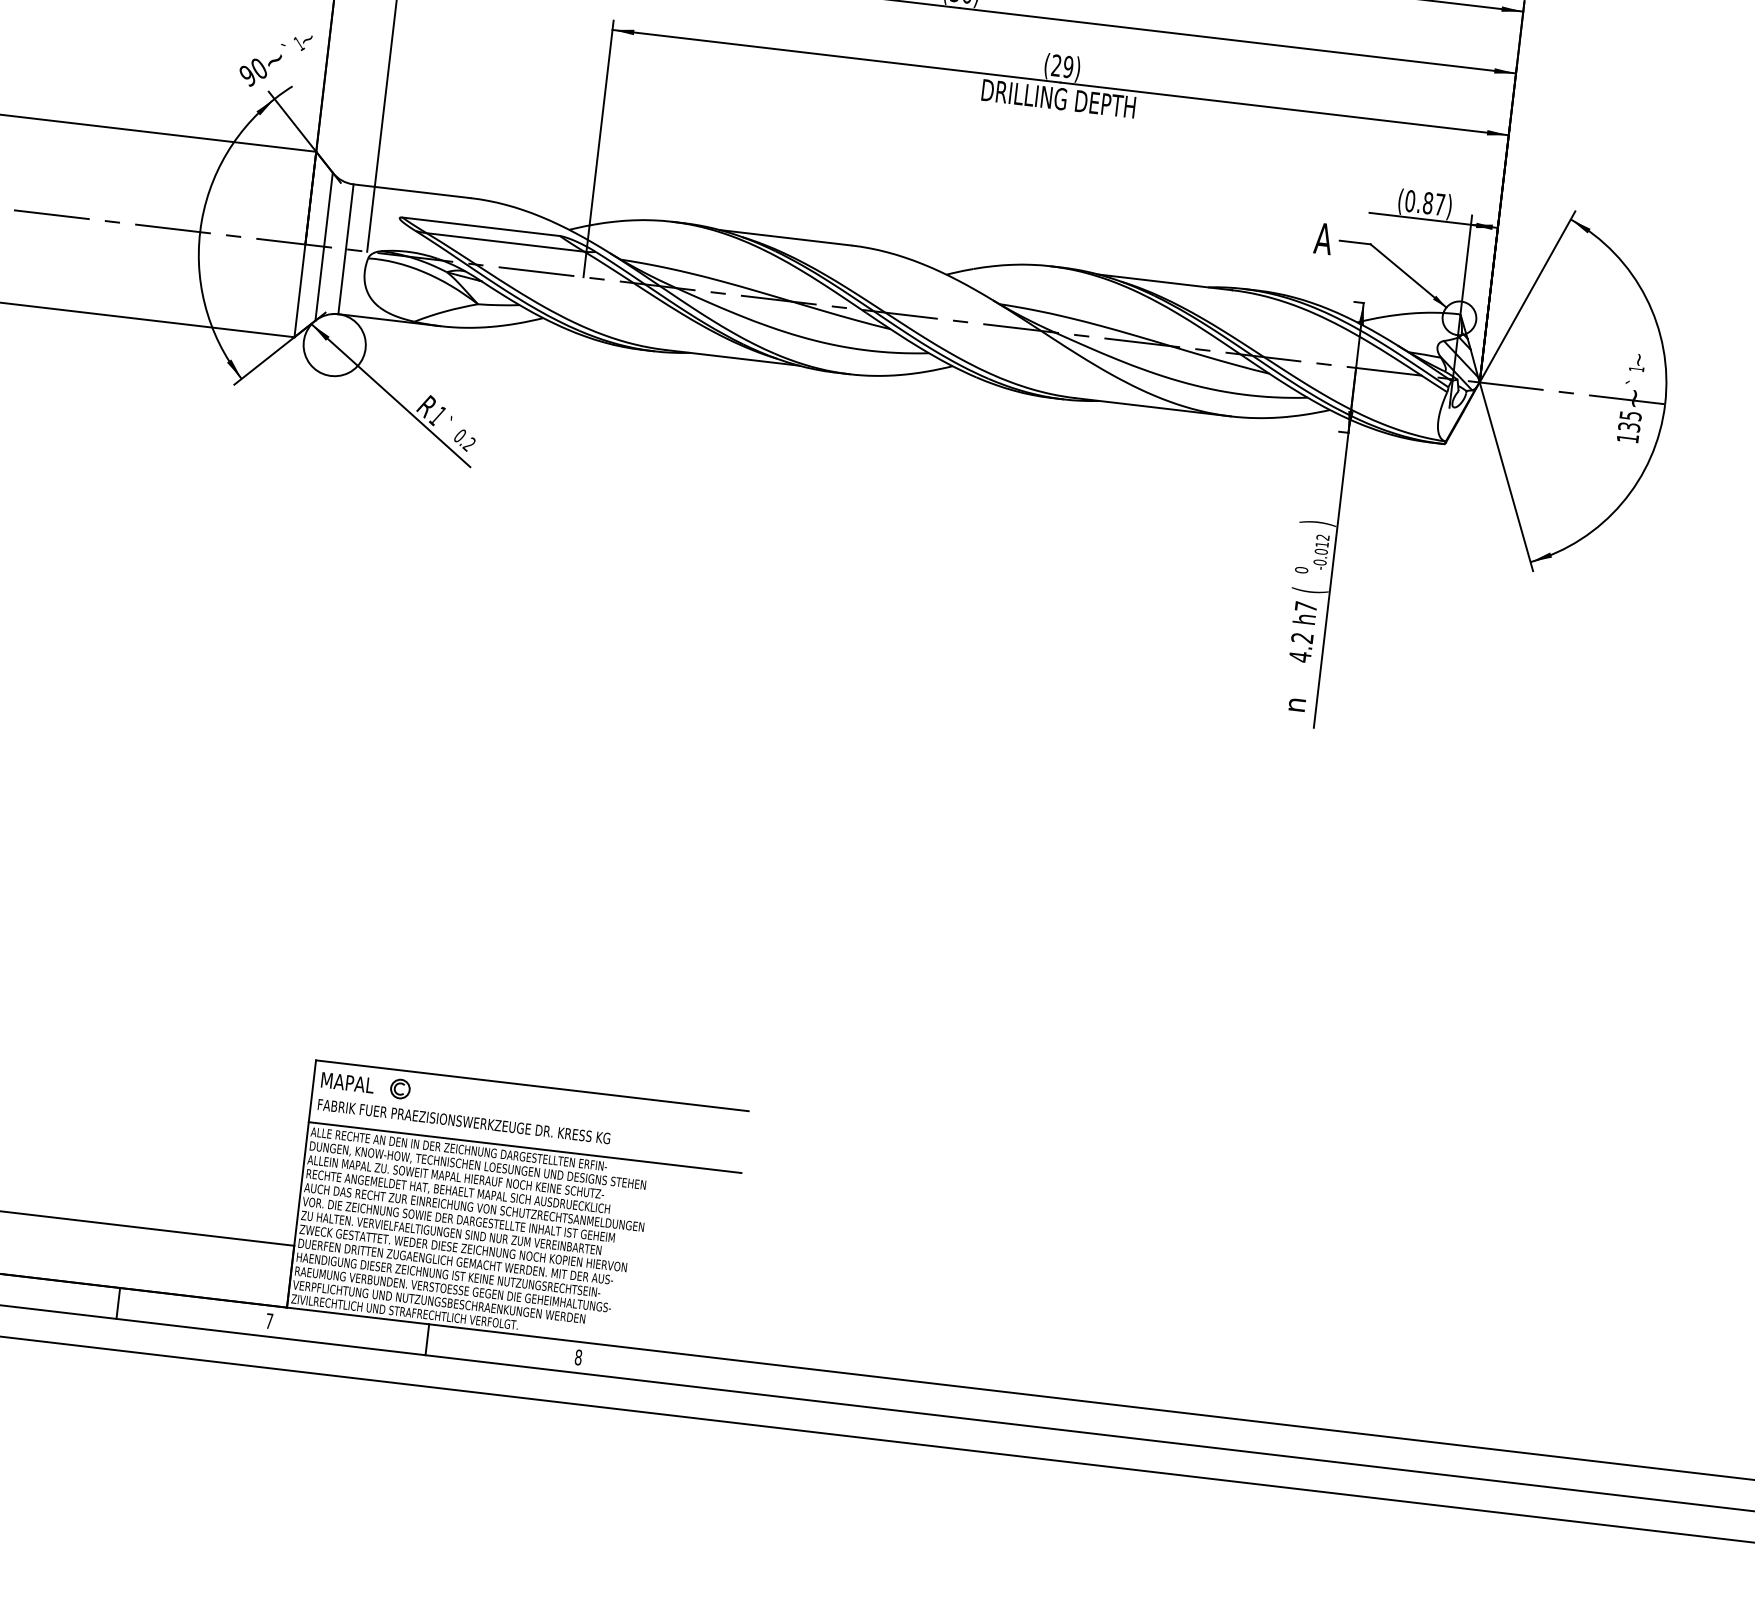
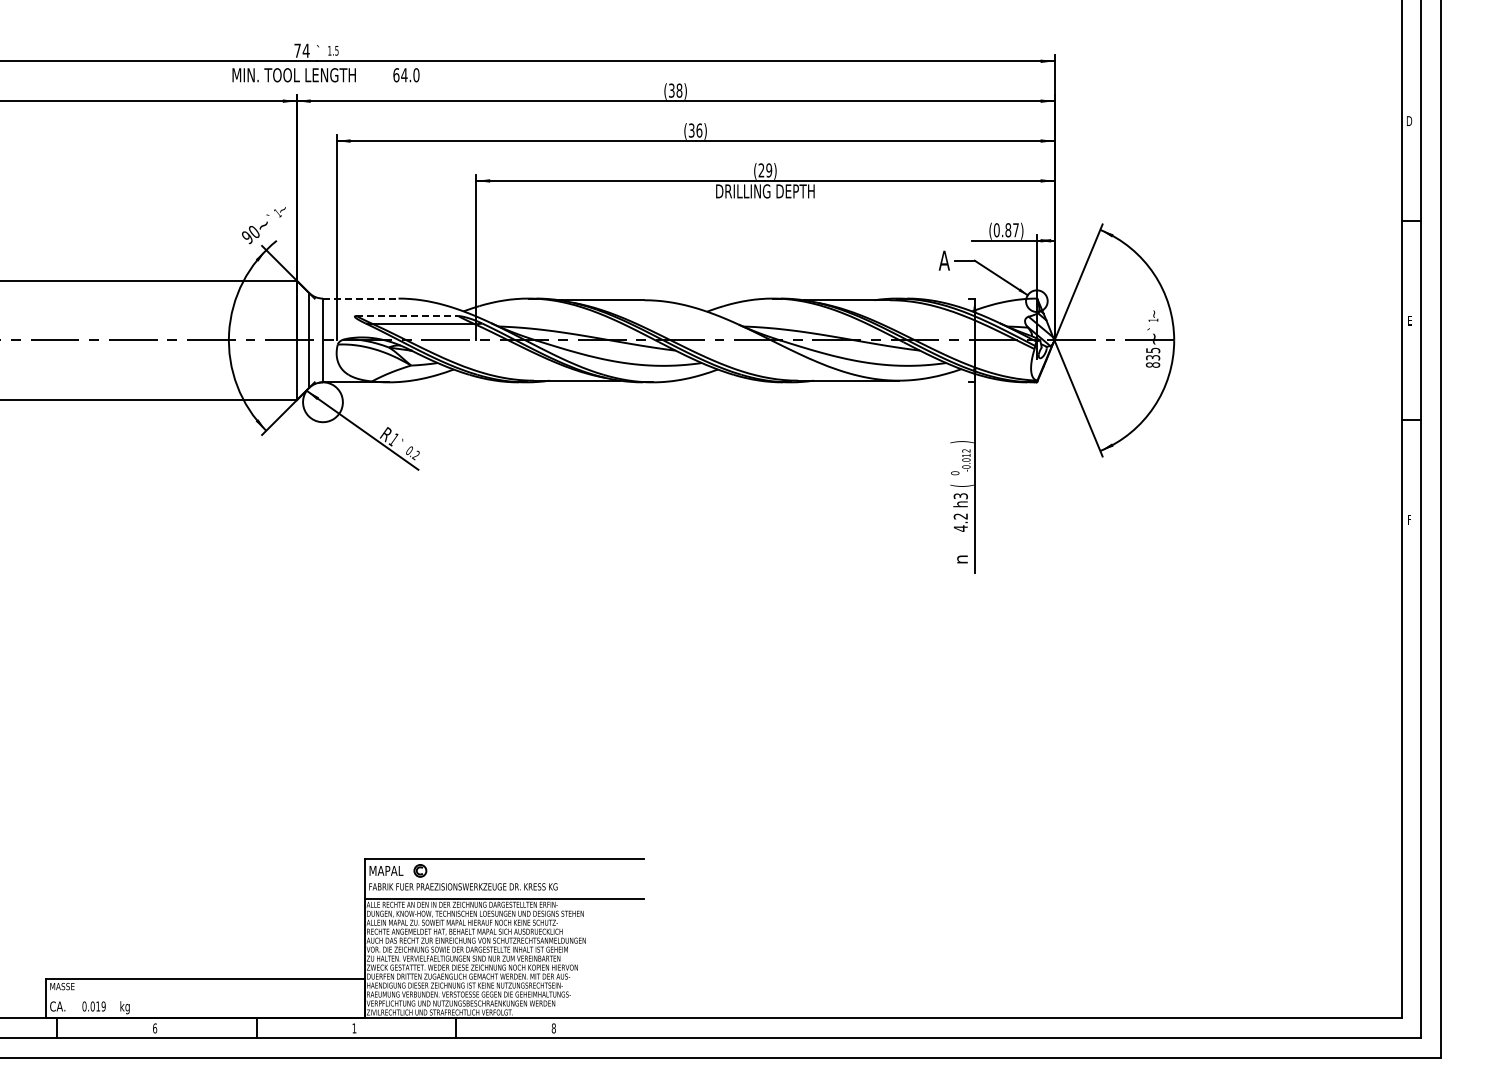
line: (411, 191) -> (360, 298), solid -> dashed
line: (481, 227) -> (407, 316), solid -> dashed
text: (1627, 437) -> (1152, 364), 135 -> 835
text: (1305, 607) -> (960, 496), h7 -> h3
text: (269, 1321) -> (354, 1028), 7 -> 1

